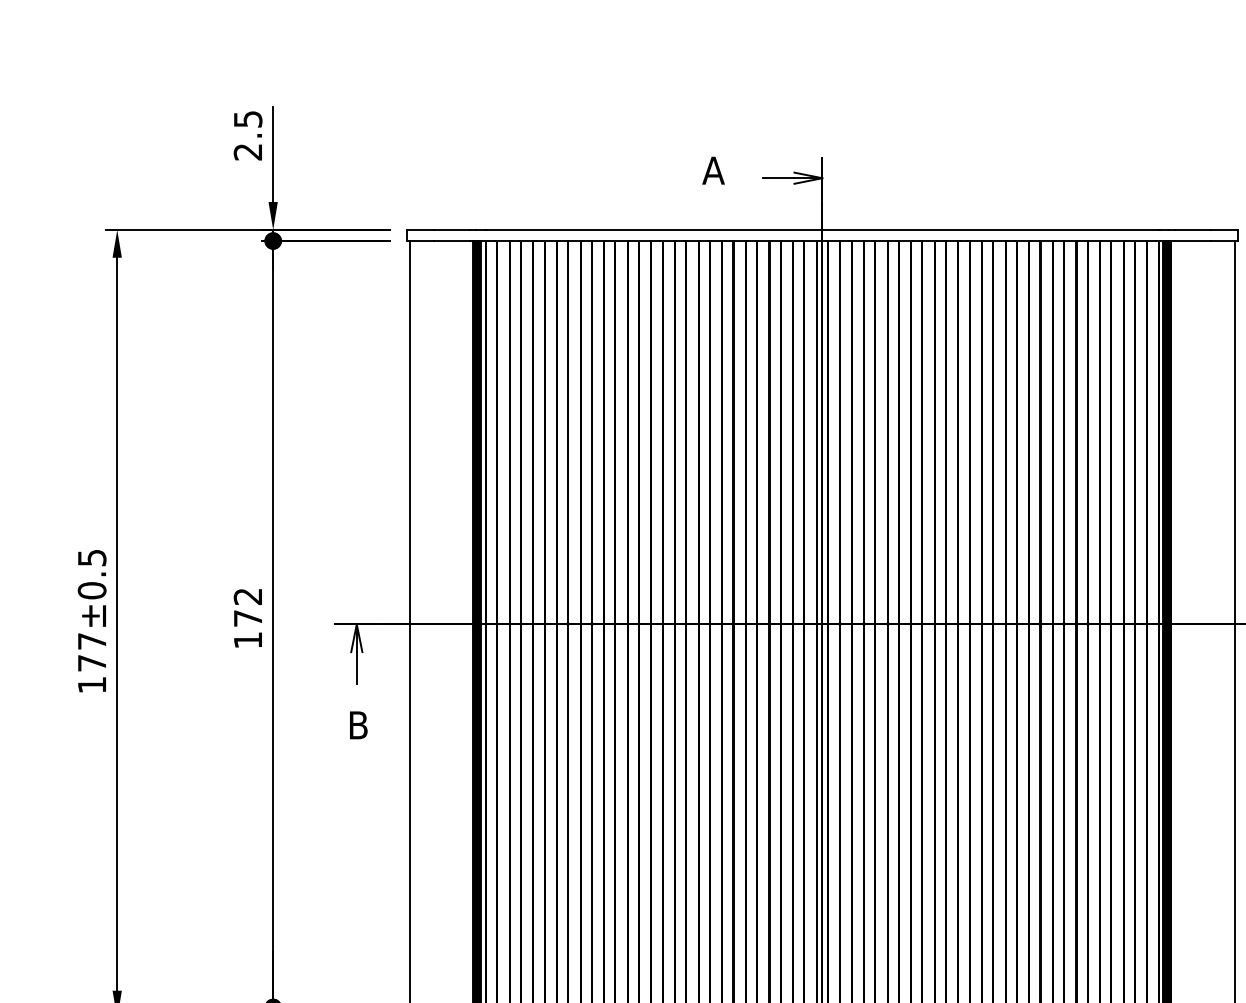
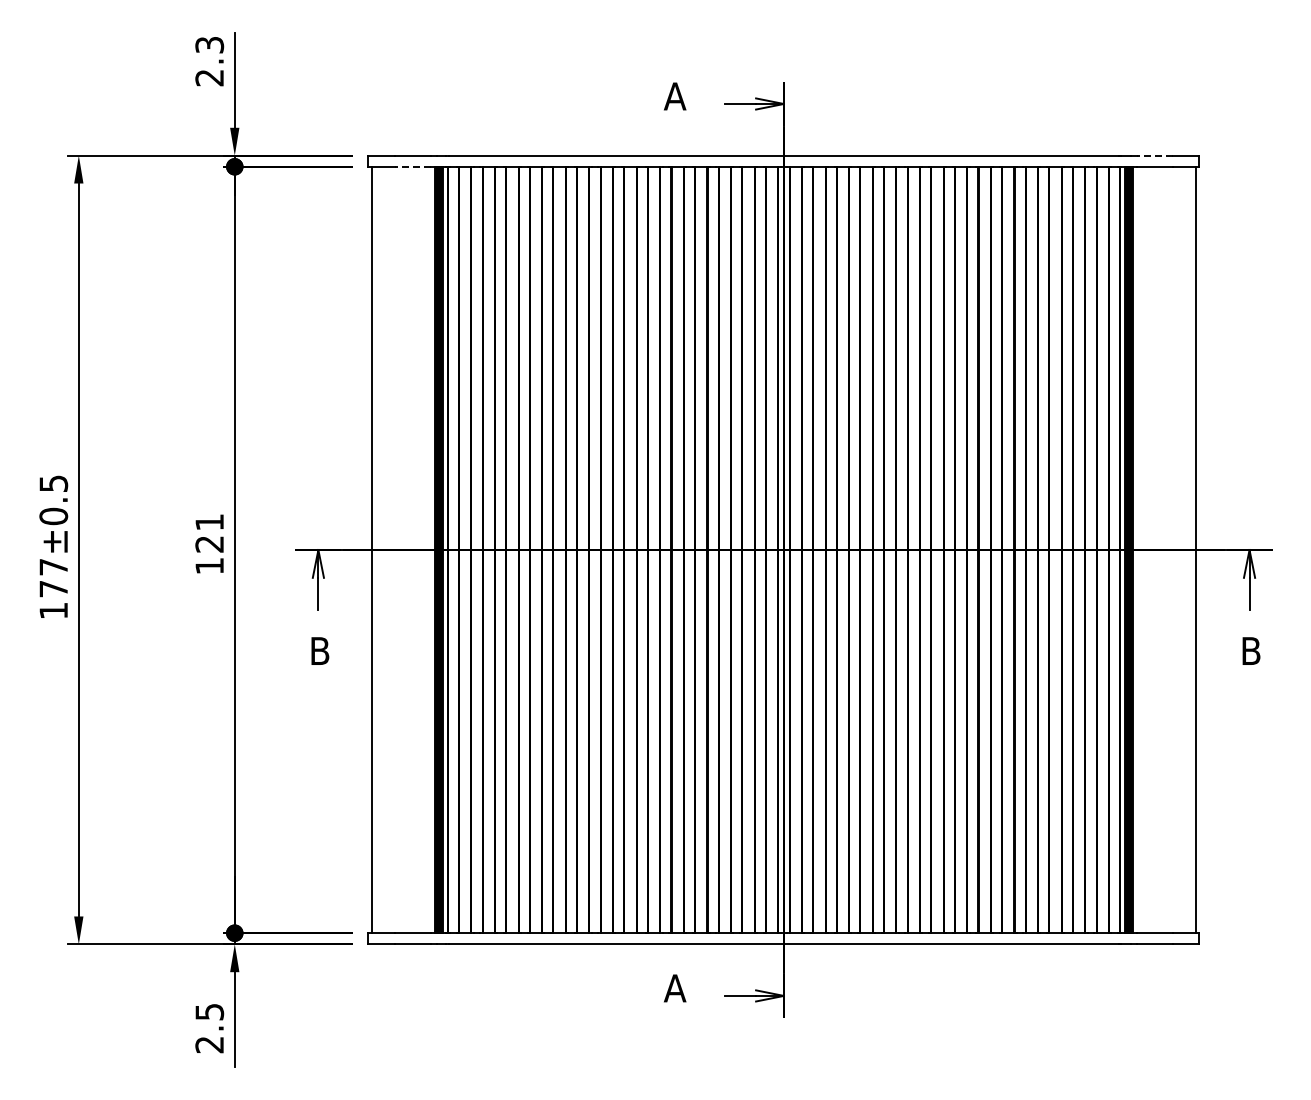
text: (247, 118) -> (209, 44), 2.5 -> 2.3
line: (1192, 229) -> (1154, 155), solid -> dashed
line: (451, 240) -> (413, 166), solid -> dashed
text: (247, 607) -> (209, 533), 172 -> 121

